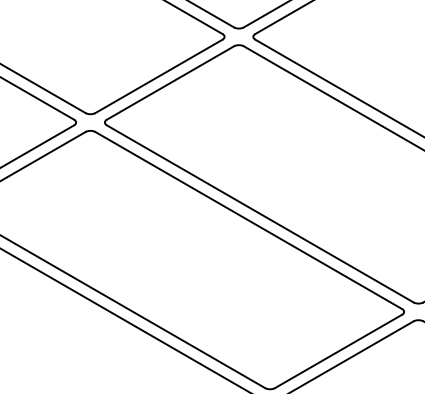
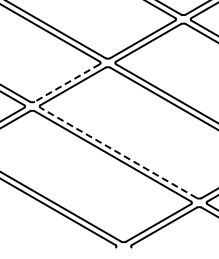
line: (157, 77) -> (66, 83), solid -> dashed
line: (259, 212) -> (118, 152), solid -> dashed

